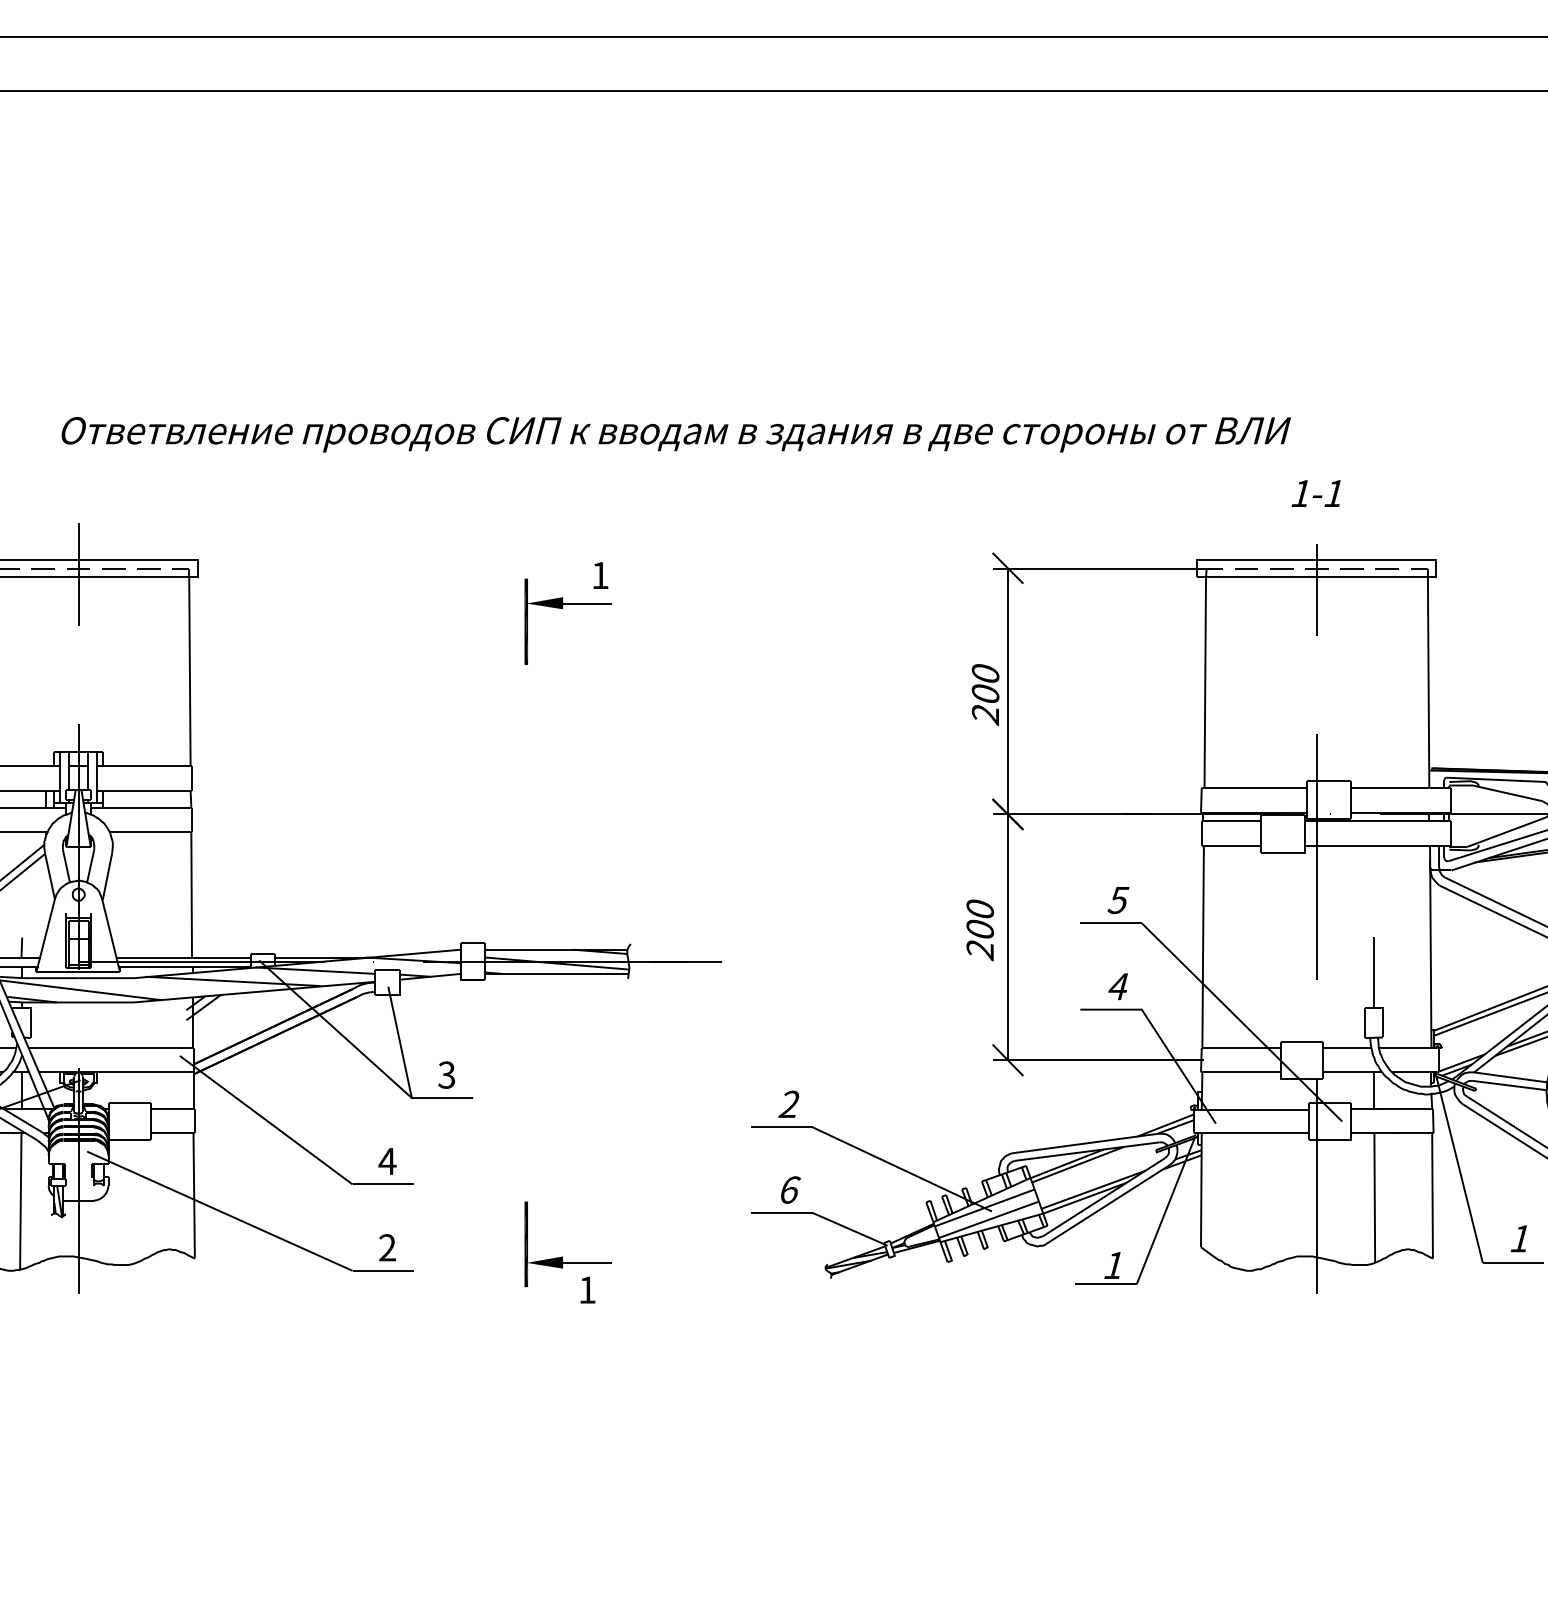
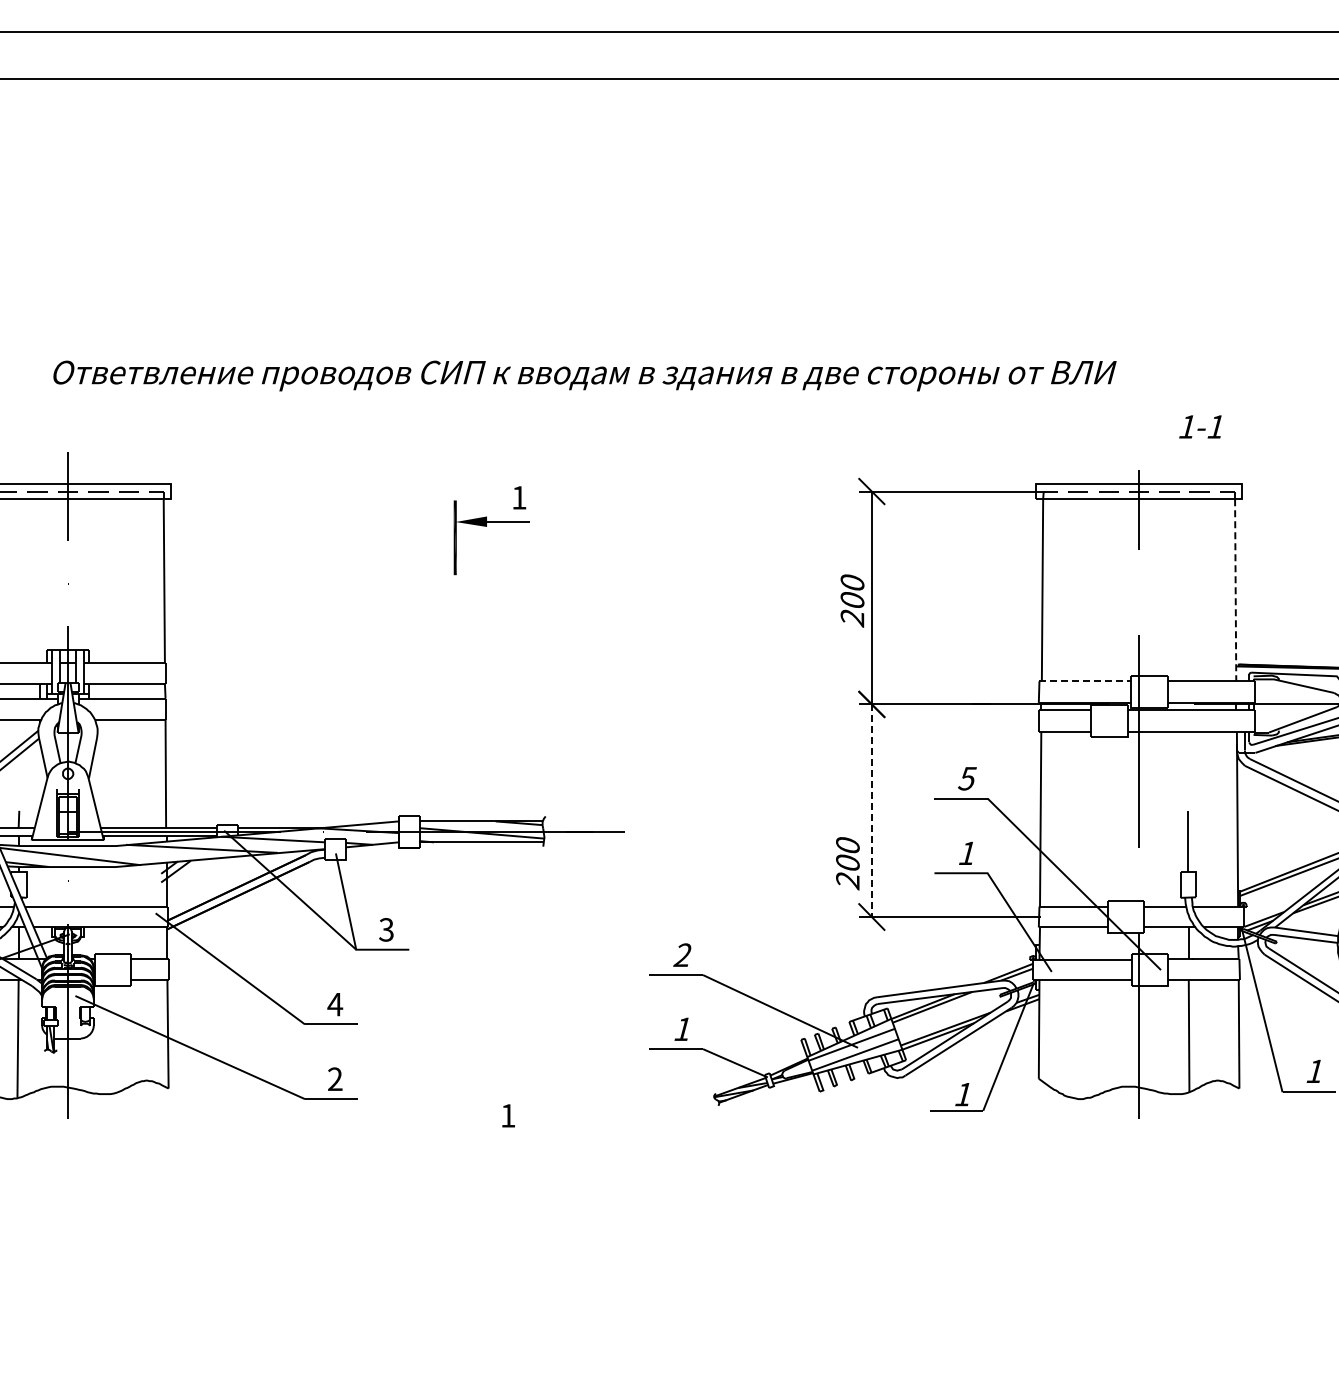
text: (1316, 493) -> (1200, 426), moved
line: (1428, 682) -> (1235, 590), solid -> dashed
line: (1254, 787) -> (1085, 681), solid -> dashed
text: (979, 930) -> (847, 863), moved
line: (1008, 938) -> (872, 811), solid -> dashed
text: (1117, 985) -> (966, 852), 4 -> 1
text: (790, 1190) -> (683, 1029), 6 -> 1
part: (562, 1256) -> (486, 1086), removed

